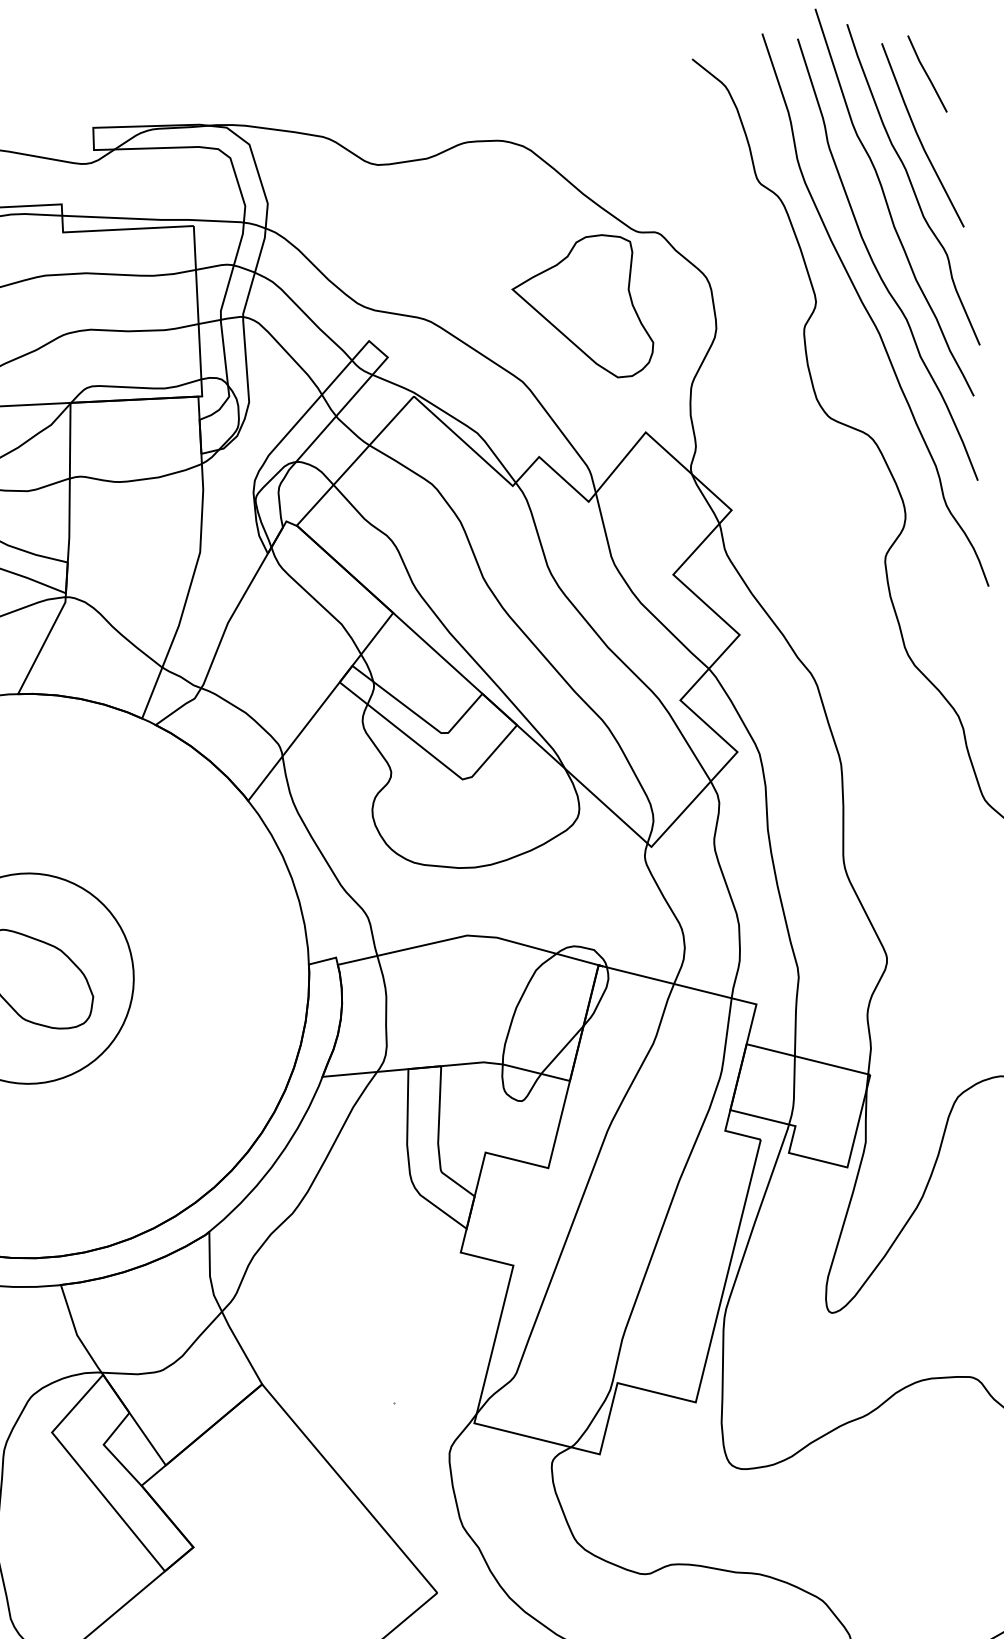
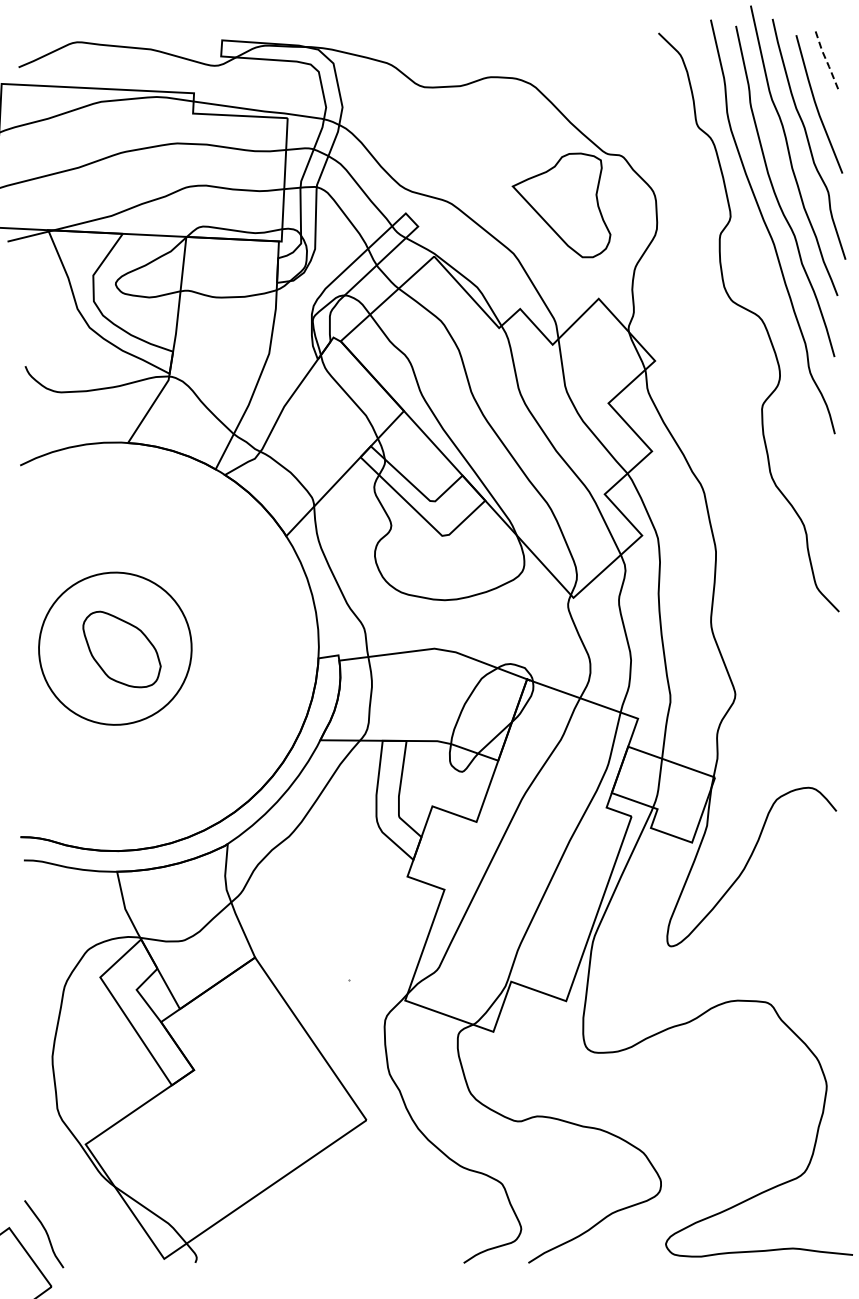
line: (926, 74) -> (826, 60), solid -> dashed

